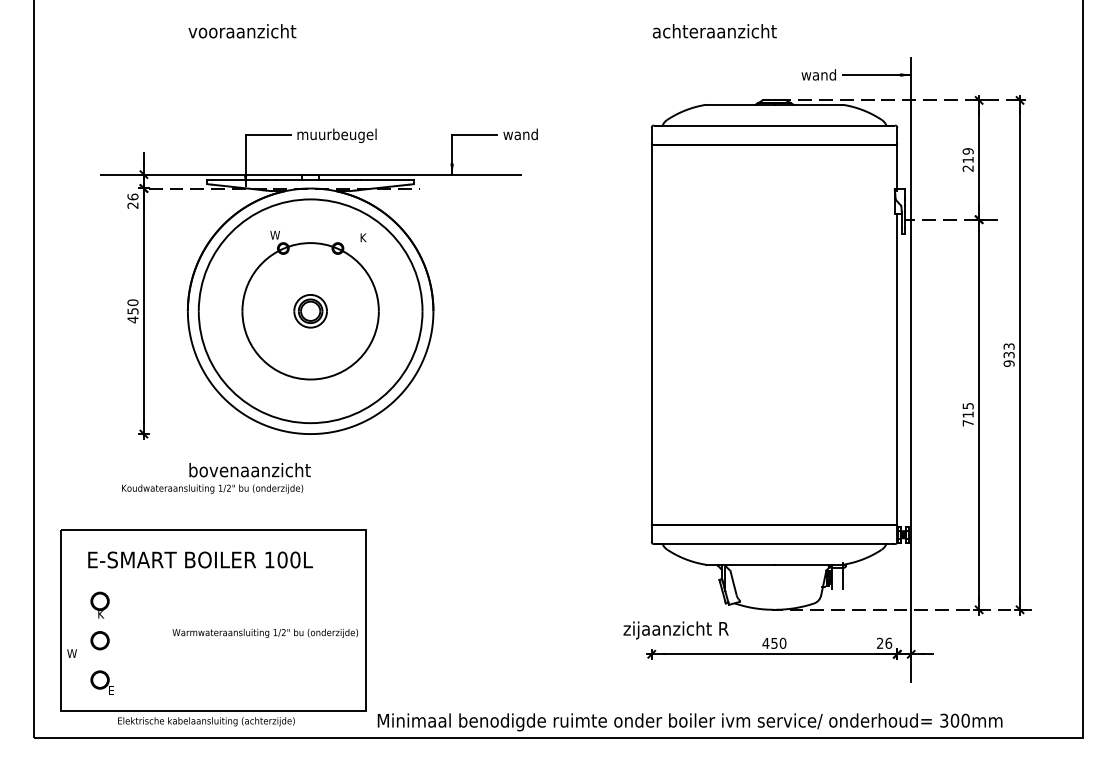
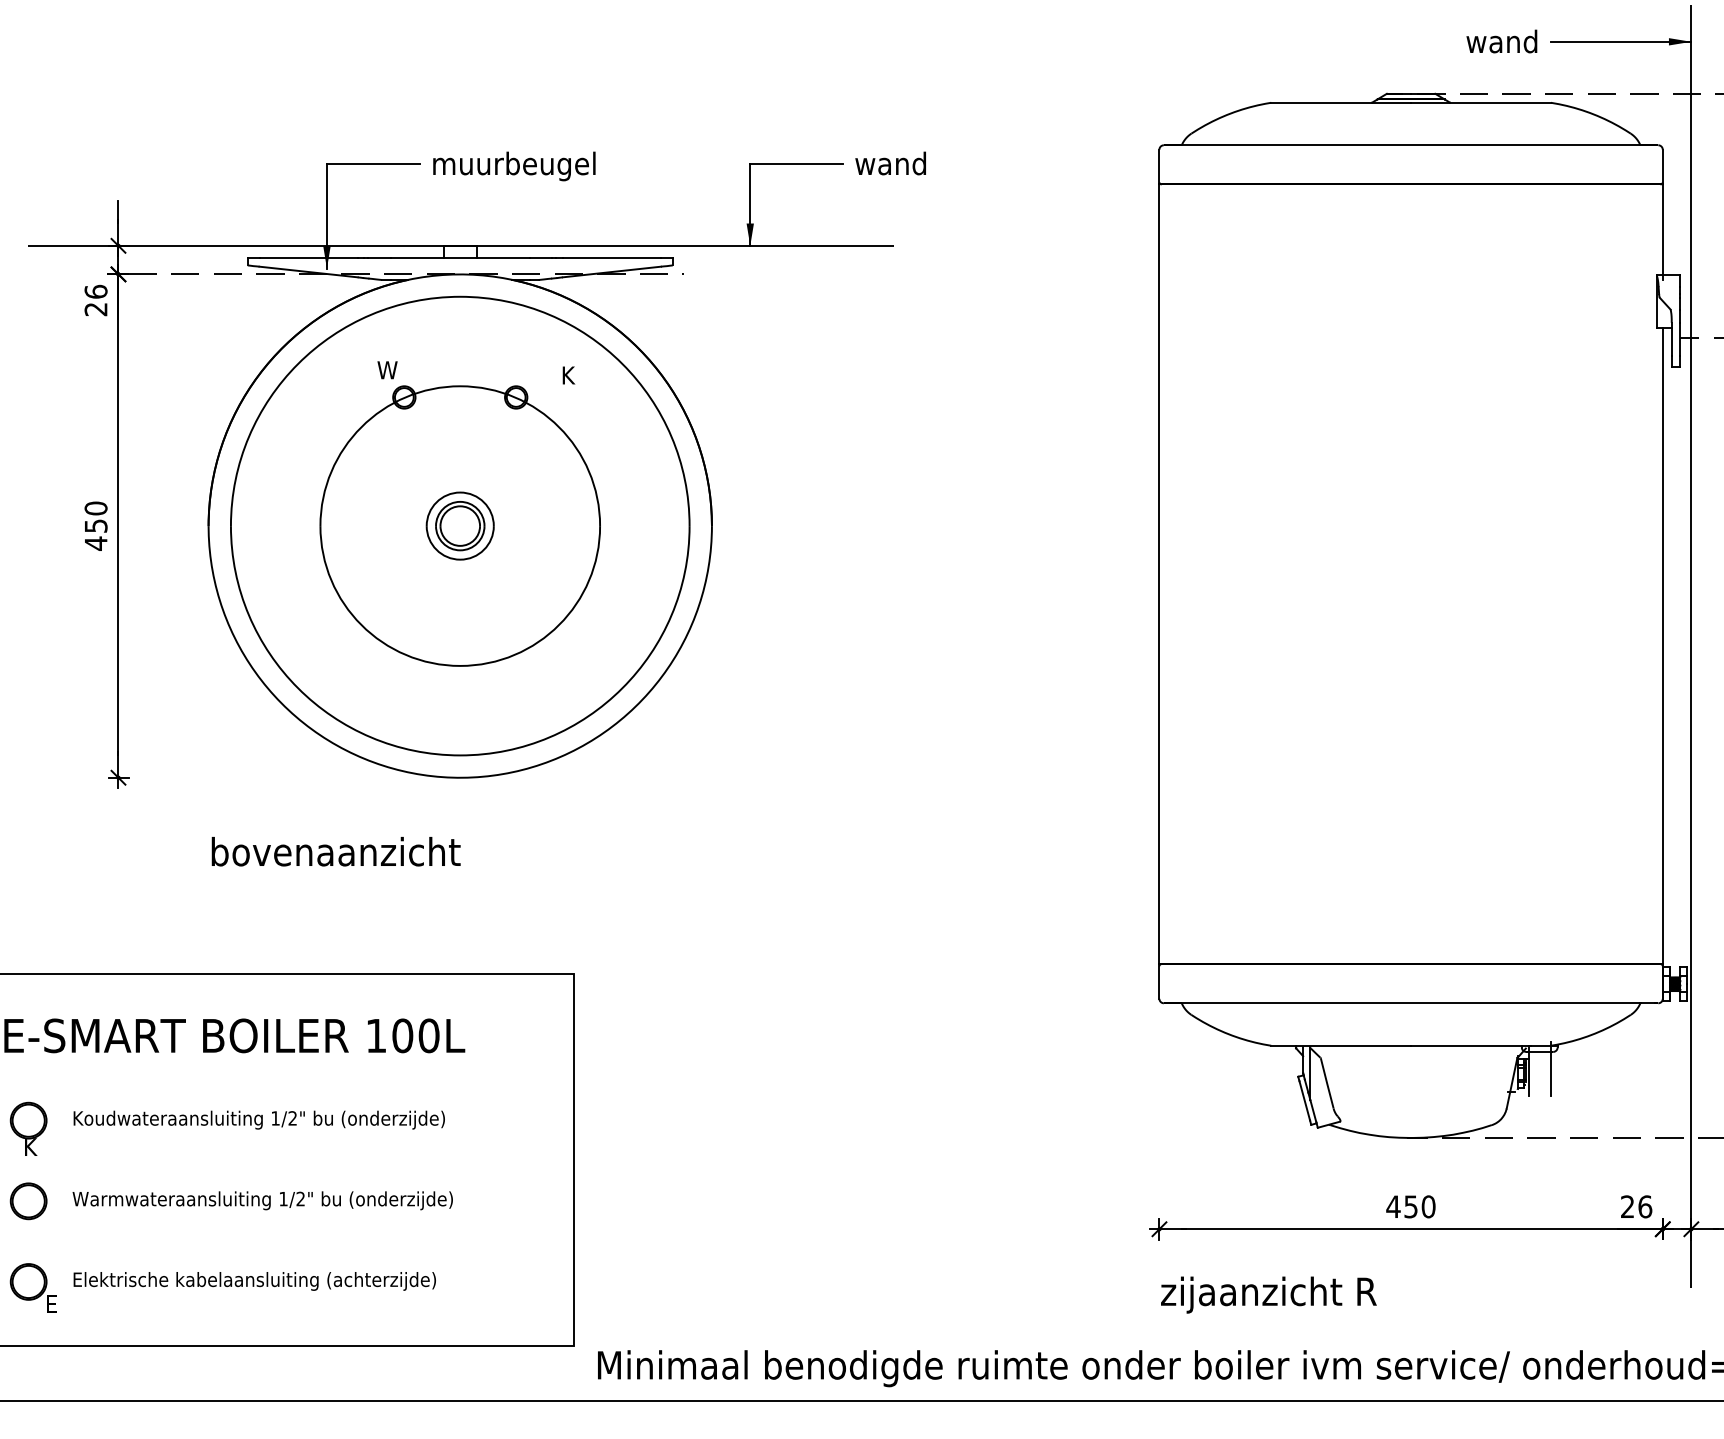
text: (212, 488) -> (259, 1118), moved
text: (675, 630) -> (1267, 1295), moved
text: (264, 632) -> (261, 1198), moved
text: (206, 721) -> (254, 1280), moved

